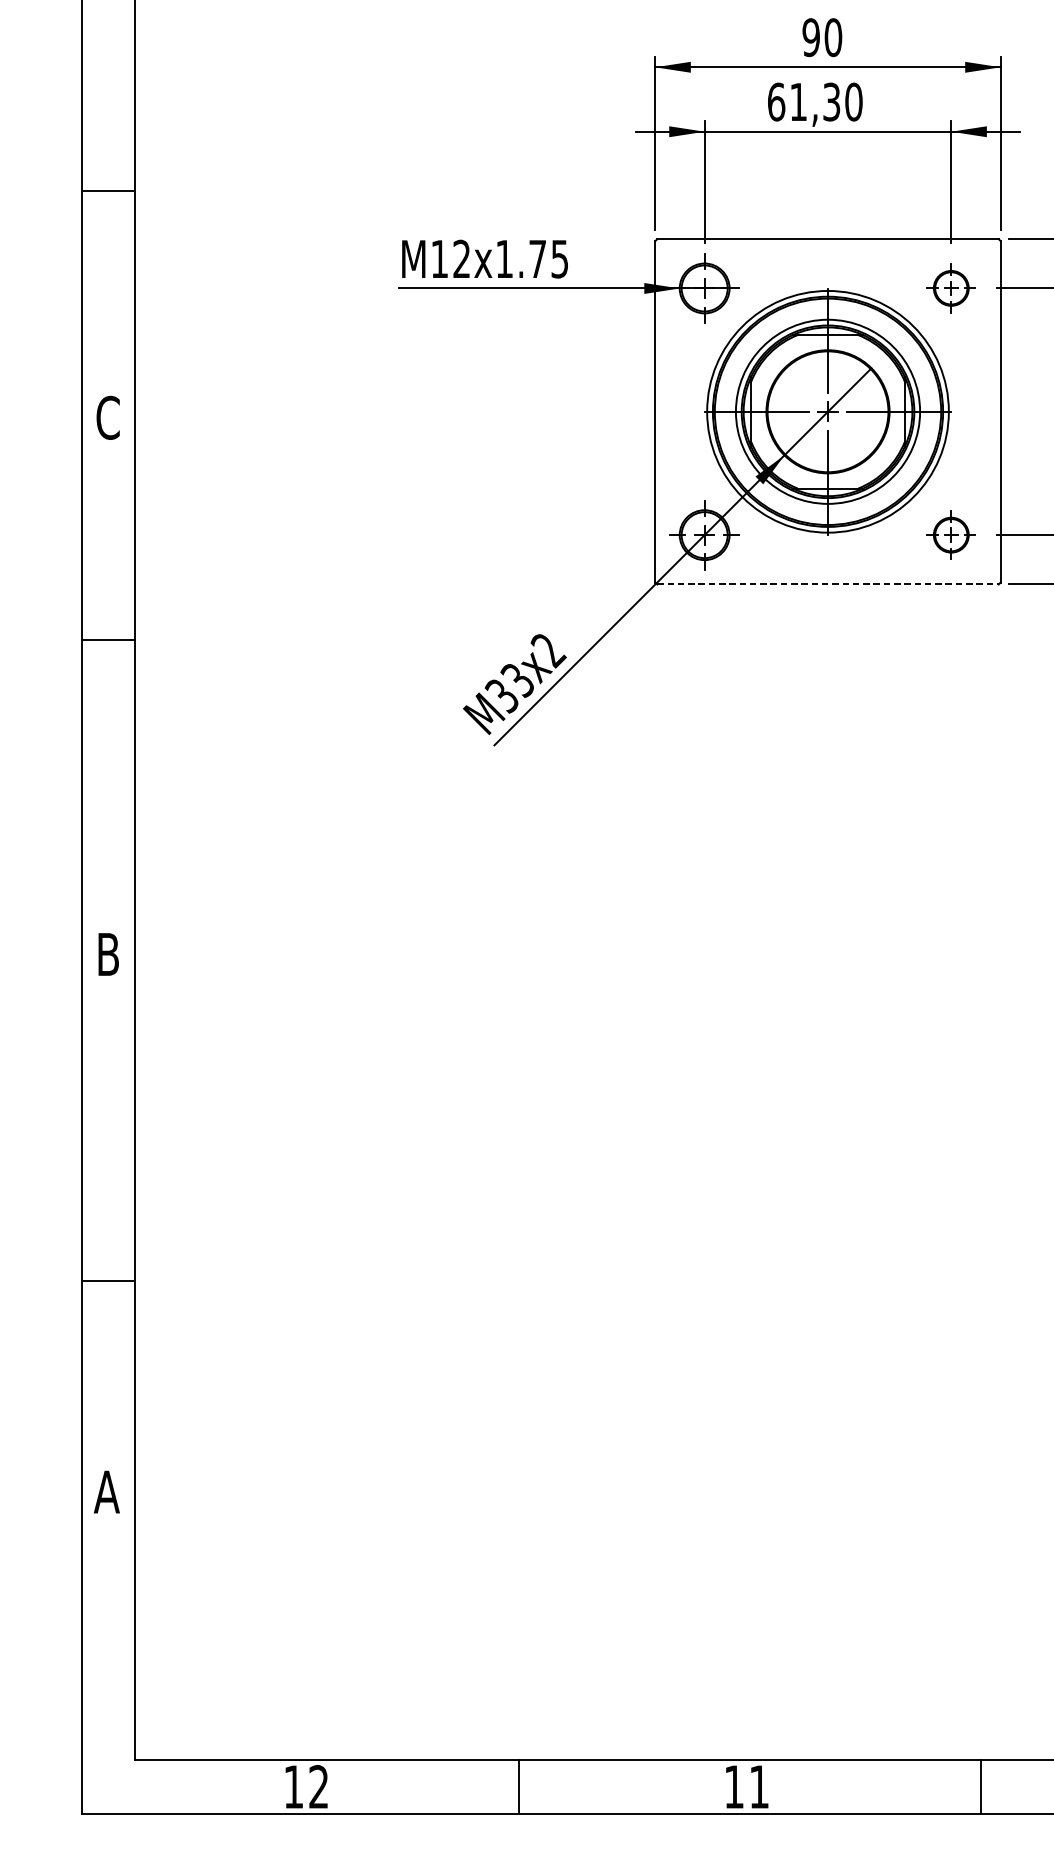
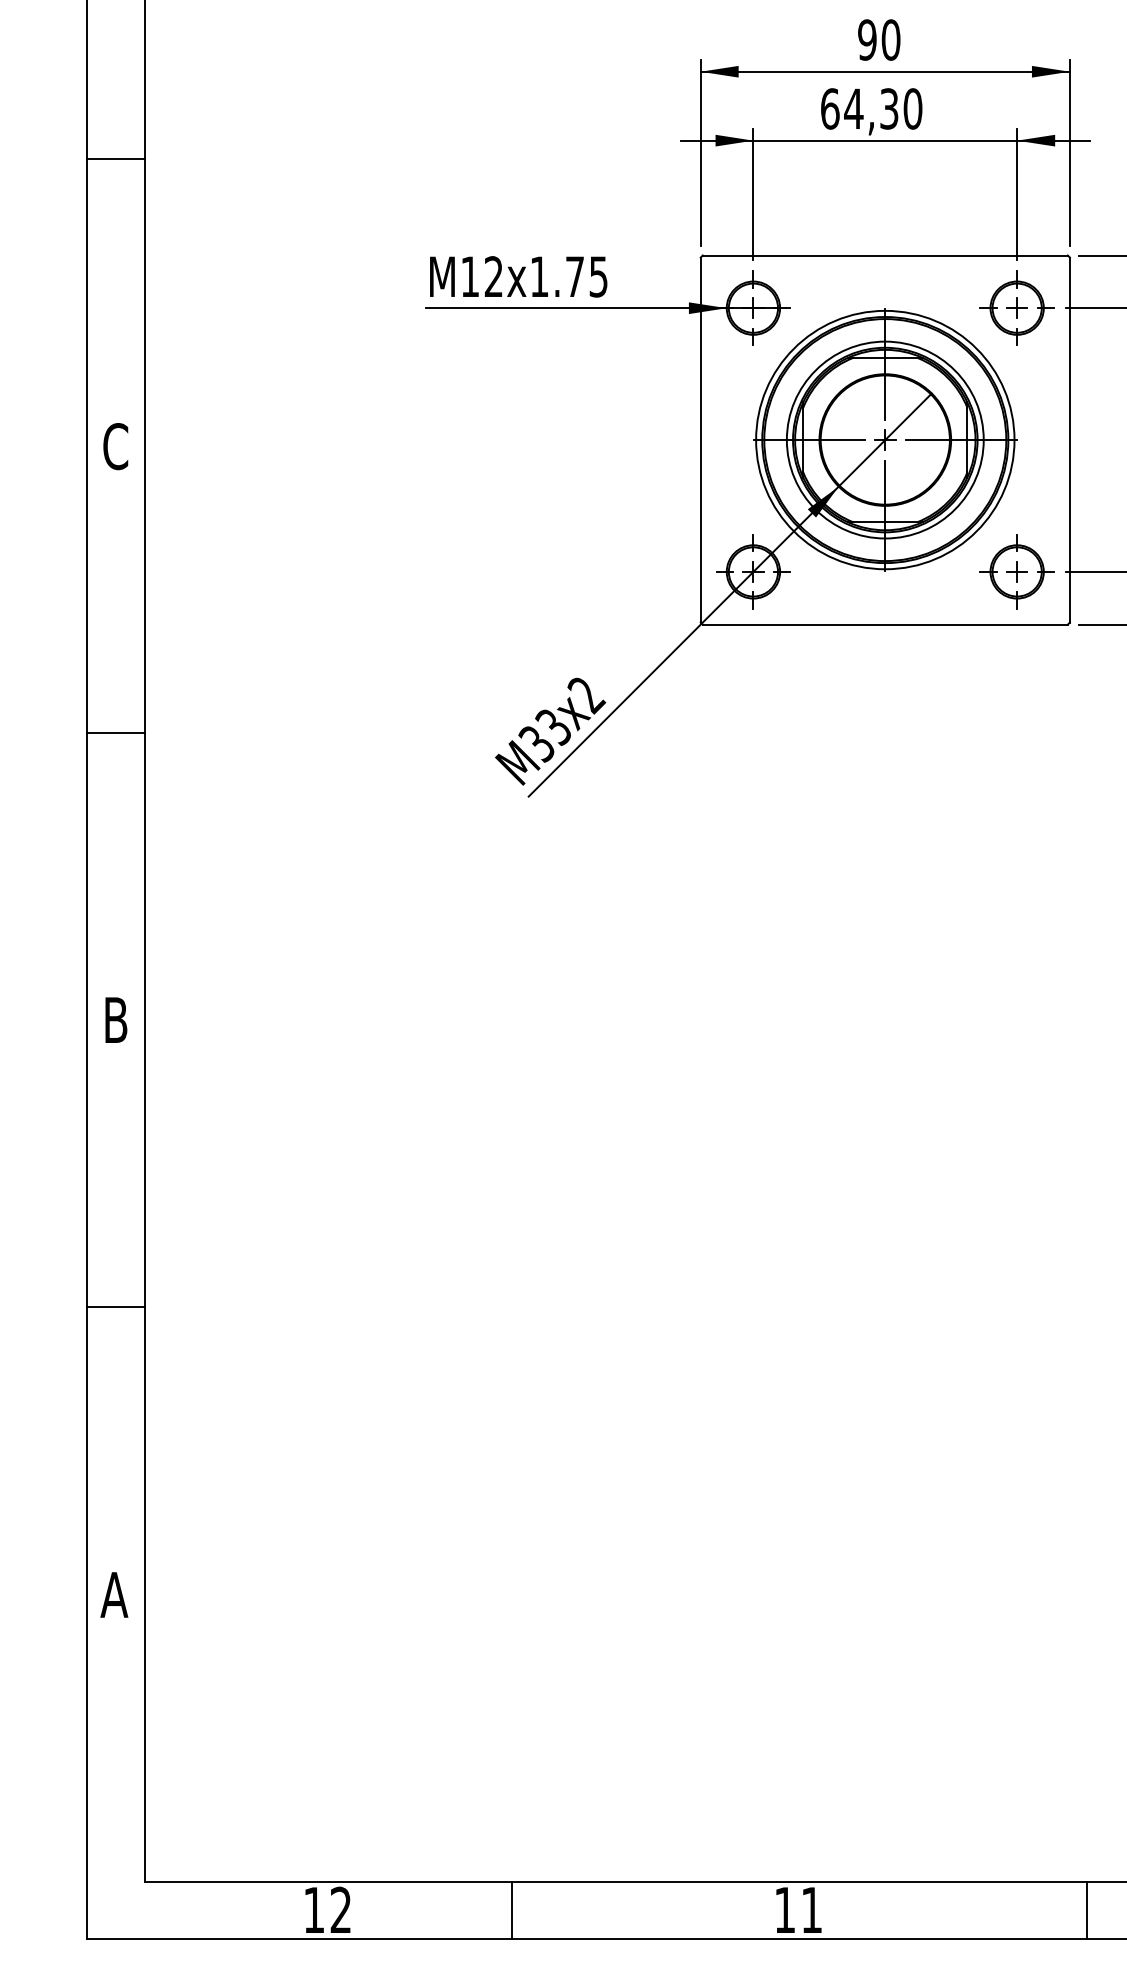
text: (798, 101) -> (853, 108), 61,30 -> 64,30
line: (107, 191) -> (115, 159), moved
part: (950, 287) -> (1016, 307), size x1.43
part: (950, 534) -> (1016, 571), size x1.43
line: (828, 584) -> (885, 624), dashed -> solid
line: (107, 640) -> (115, 733), moved
line: (107, 1281) -> (115, 1307), moved
line: (519, 1787) -> (512, 1910), moved
line: (980, 1787) -> (1086, 1910), moved

